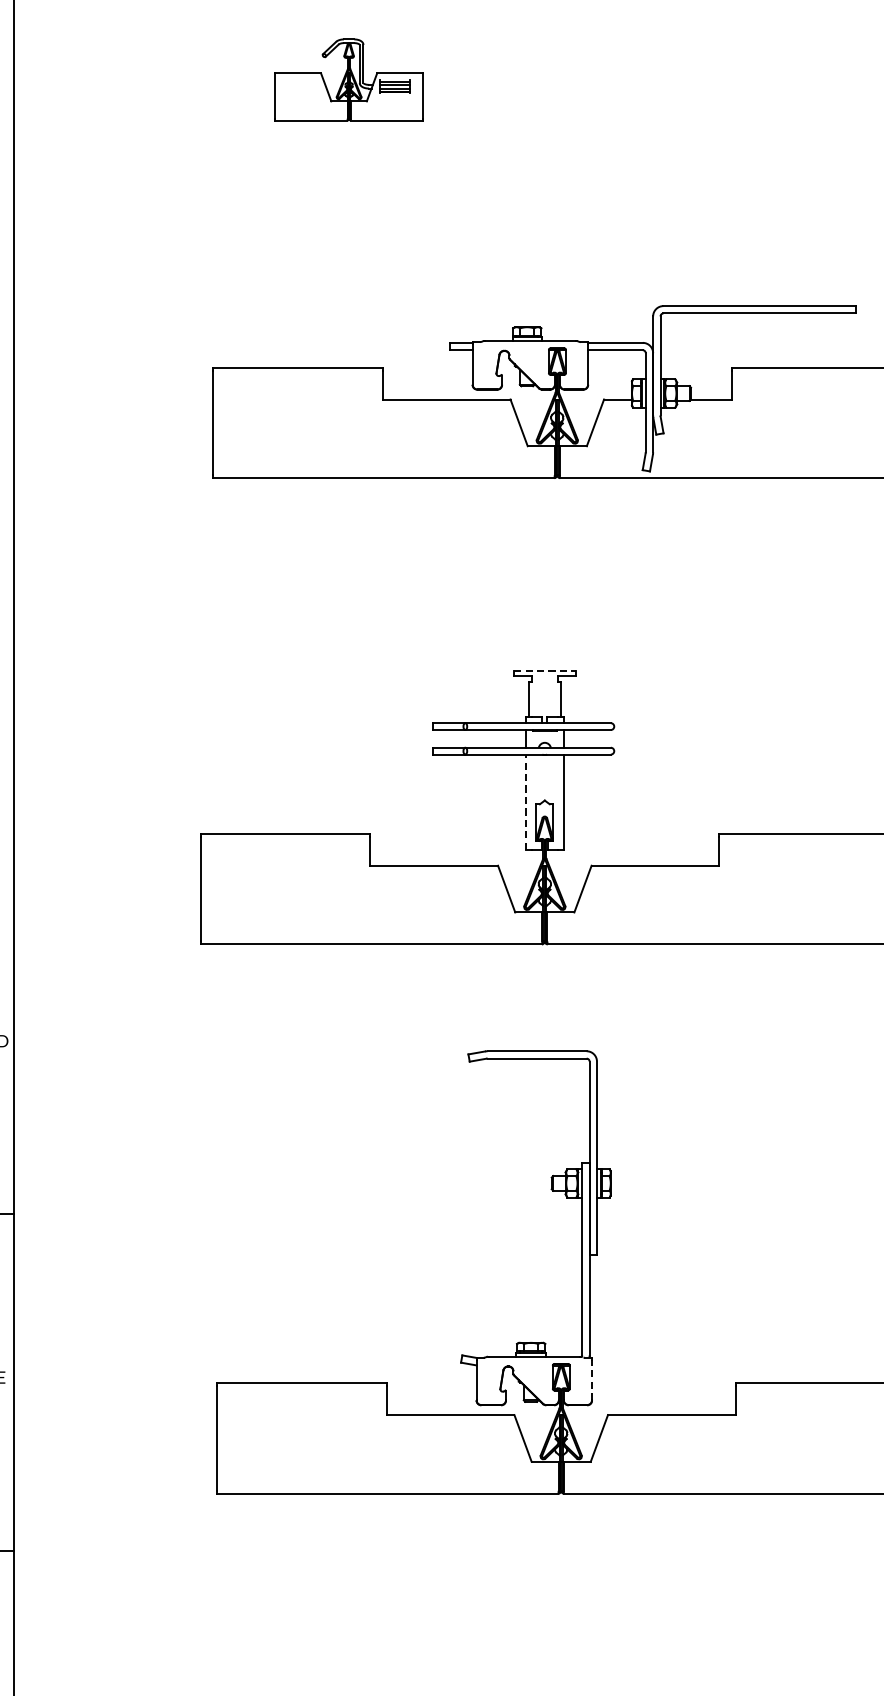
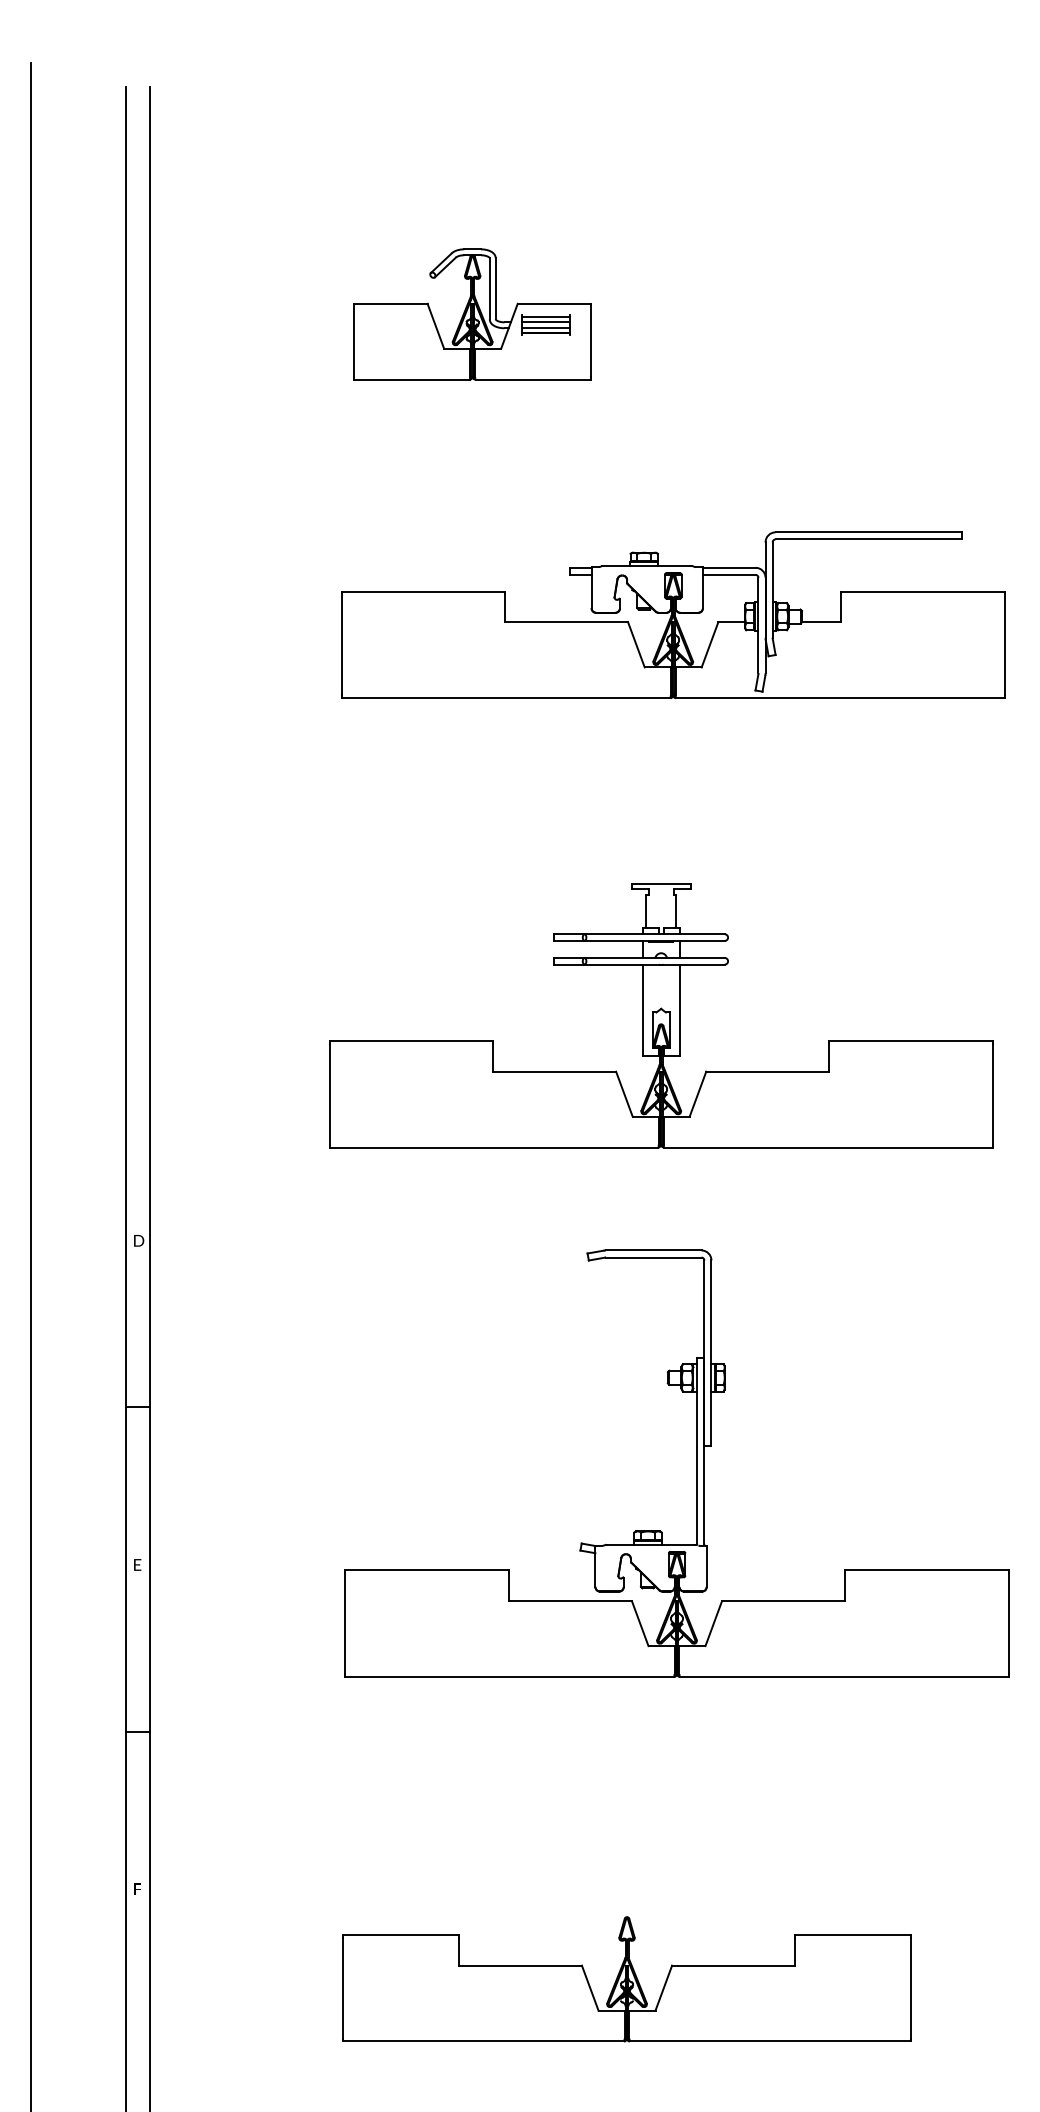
part: (349, 79) -> (472, 314), size x1.67
line: (545, 671) -> (661, 884), dashed -> solid
line: (525, 802) -> (642, 1010), dashed -> solid
line: (591, 1380) -> (706, 1567), dashed -> solid

